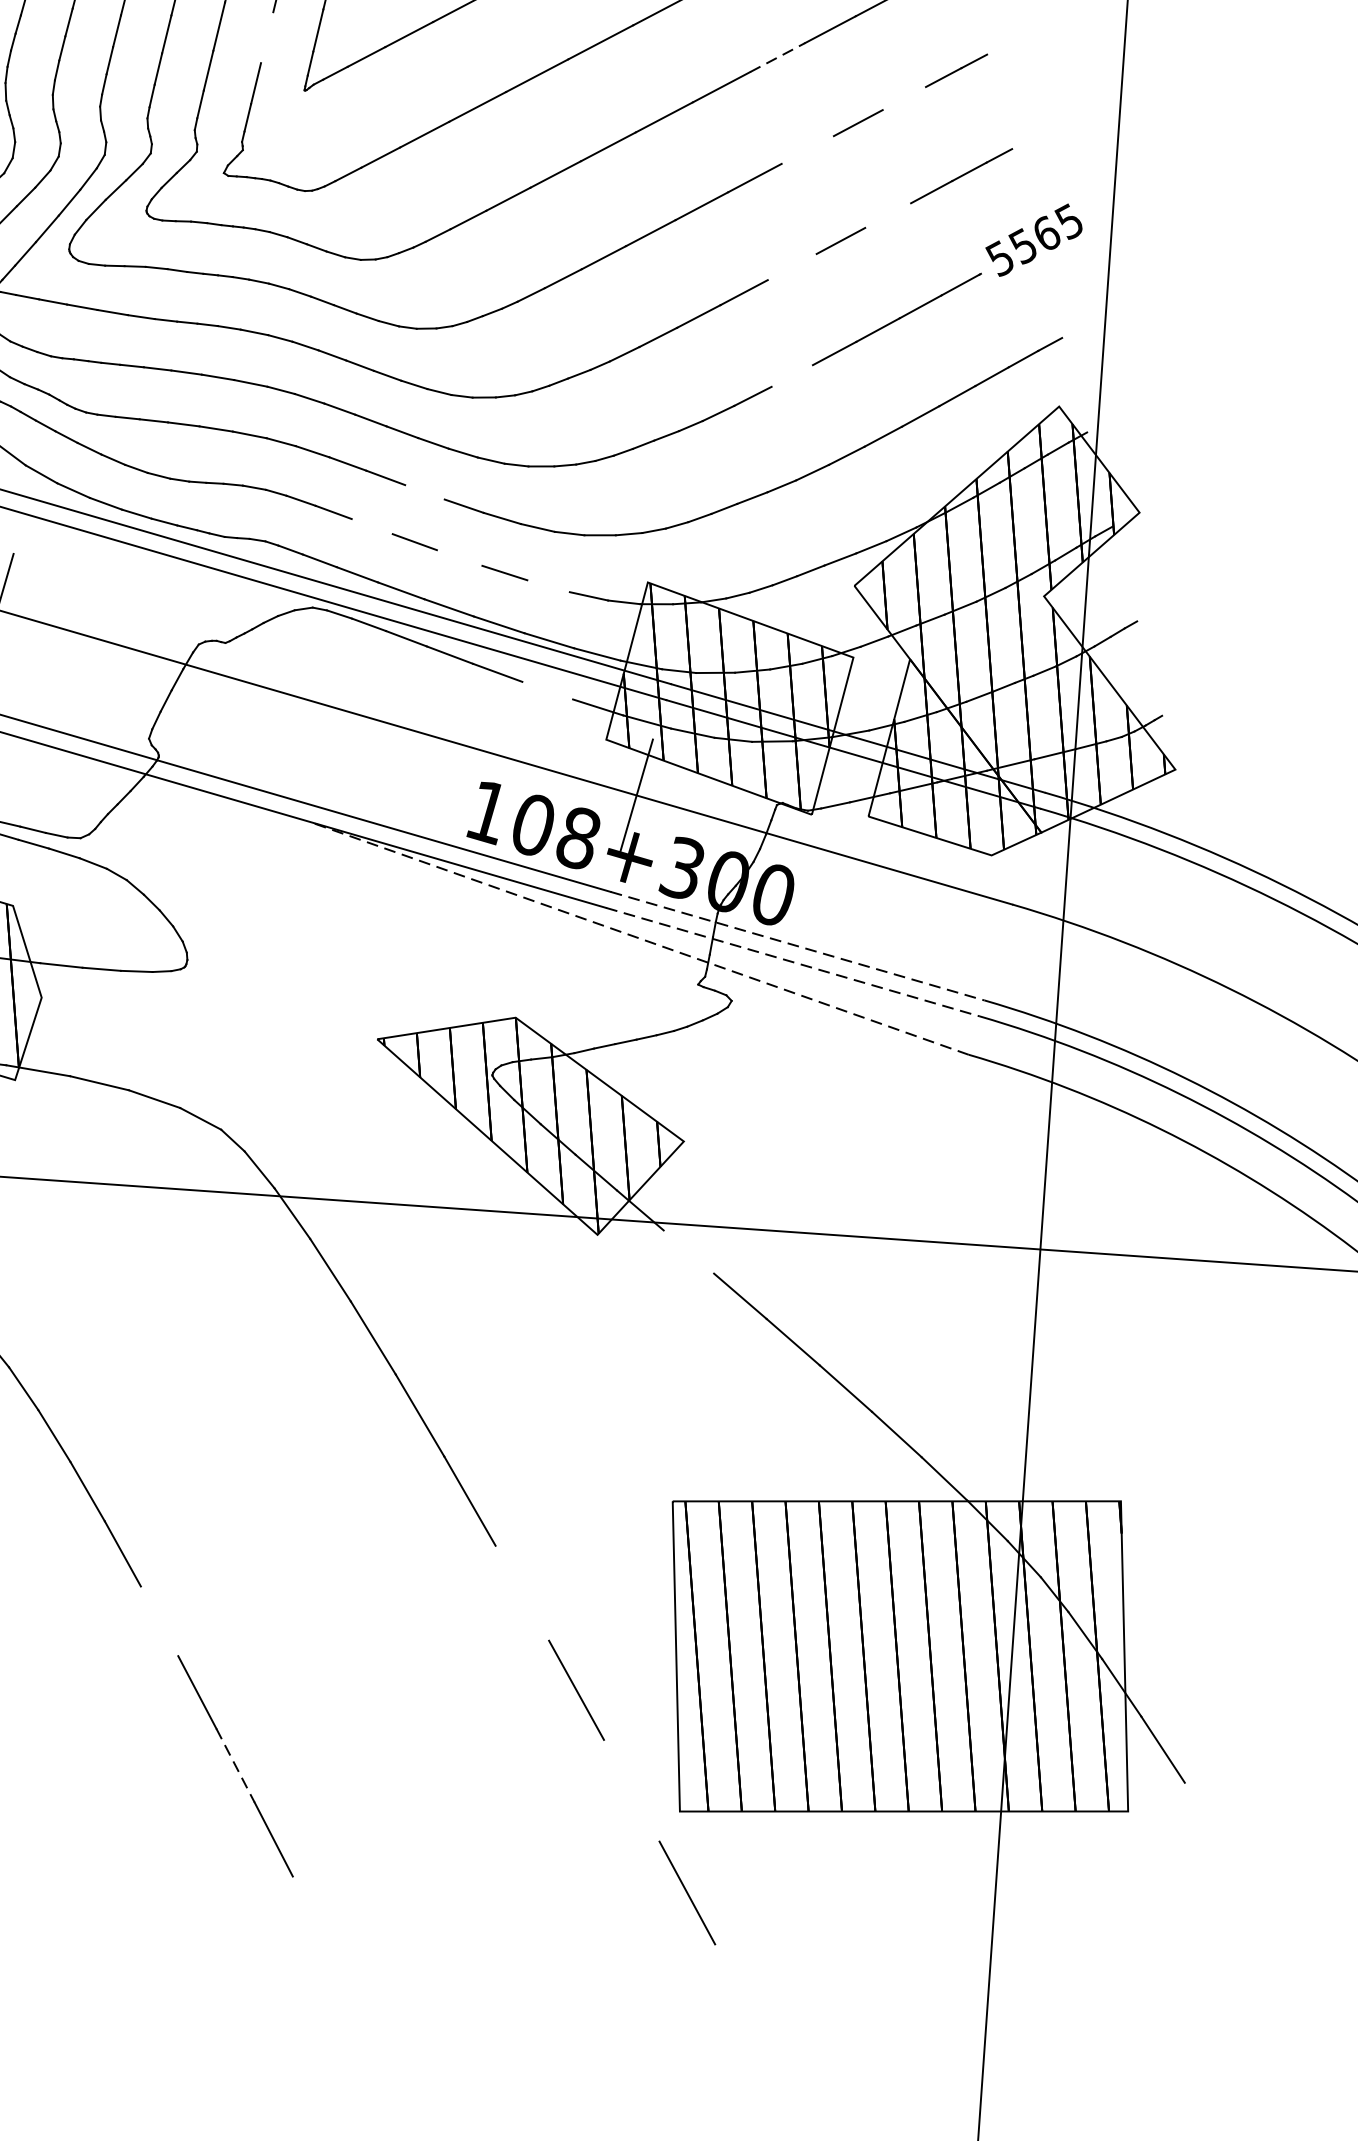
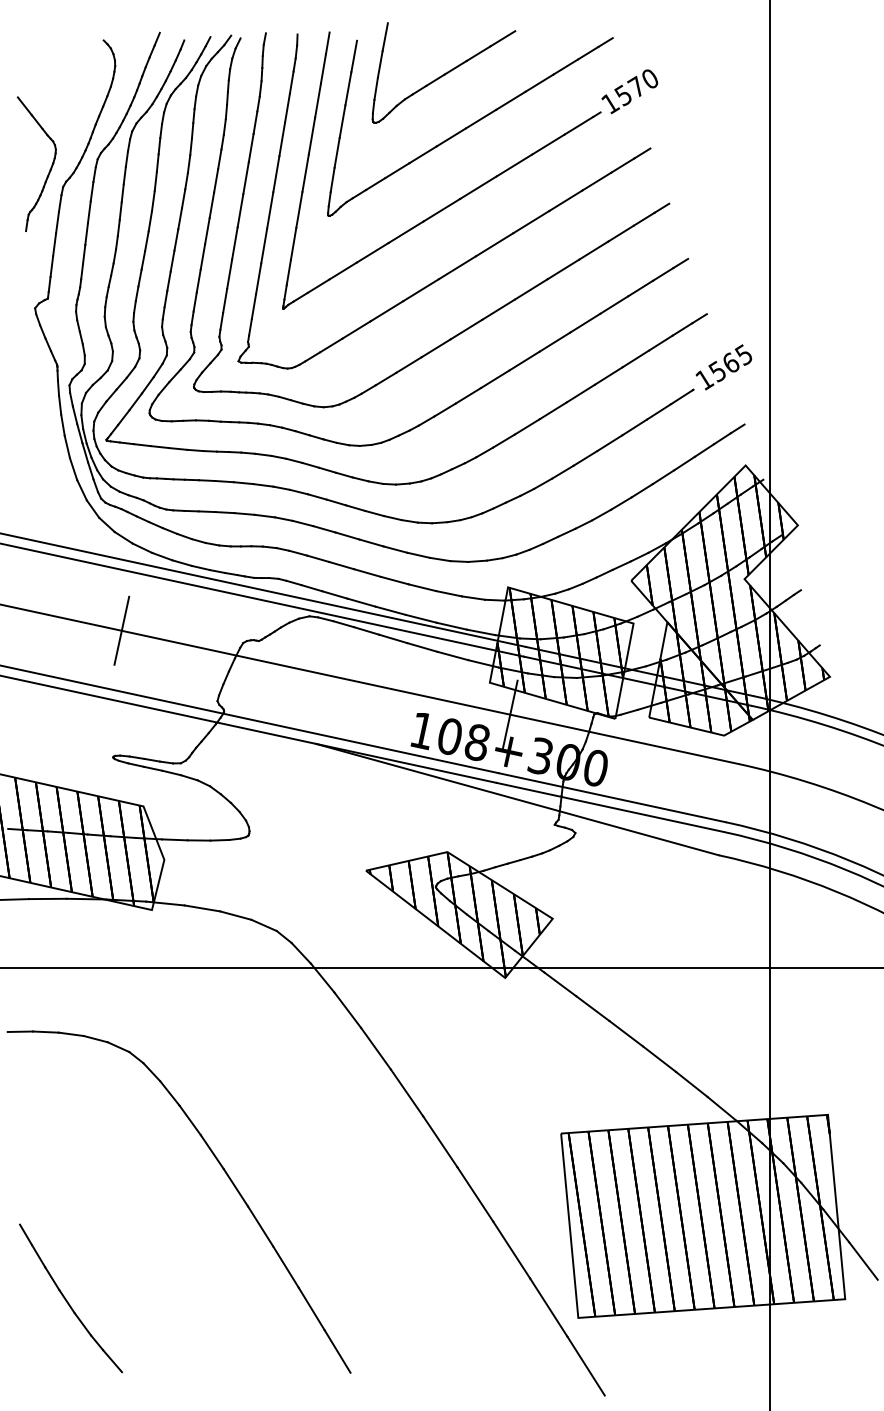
line: (266, 37) -> (258, 278), added
line: (777, 57) -> (563, 269), dashed -> solid
line: (904, 98) -> (640, 288), added
line: (808, 148) -> (585, 322), added
line: (887, 214) -> (635, 358), added
text: (1000, 258) -> (704, 379), 5565 -> 1565
line: (791, 266) -> (580, 393), added
line: (792, 376) -> (585, 458), added
line: (424, 491) -> (371, 542), added
line: (372, 526) -> (341, 565), added
line: (458, 557) -> (394, 580), added
line: (549, 585) -> (449, 593), added
line: (547, 689) -> (452, 655), added
line: (638, 938) -> (517, 799), dashed -> solid
line: (797, 945) -> (612, 797), dashed -> solid
line: (793, 962) -> (610, 807), dashed -> solid
line: (689, 1252) -> (560, 984), added
line: (522, 1593) -> (475, 1194), added
line: (159, 1621) -> (260, 1226), added
line: (235, 1766) -> (311, 1309), dashed -> solid
line: (631, 1790) -> (548, 1307), added

